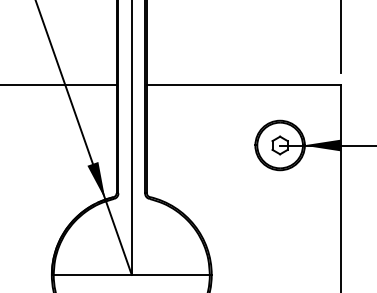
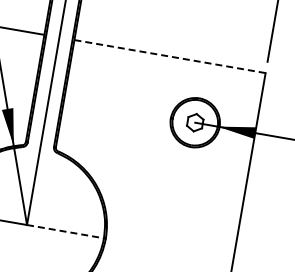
line: (243, 84) -> (169, 56), solid -> dashed
line: (171, 274) -> (66, 231), solid -> dashed

